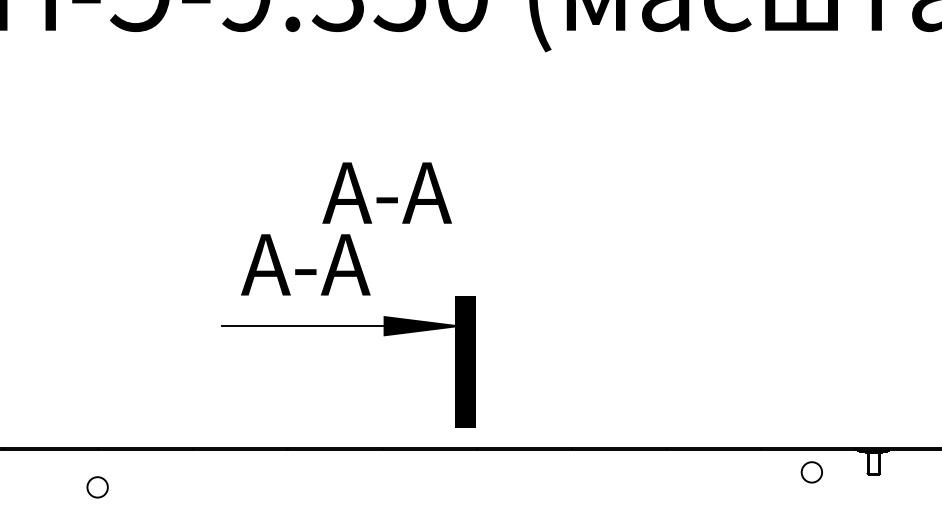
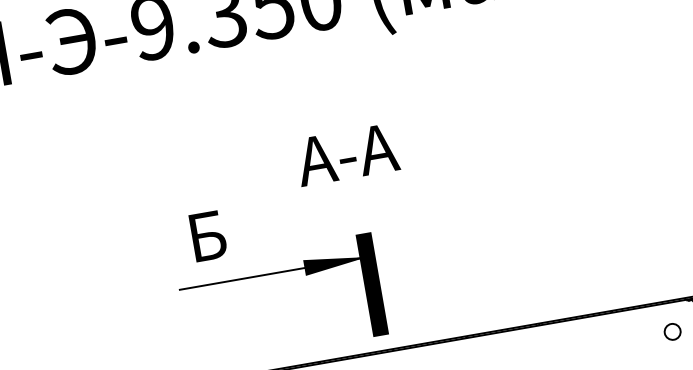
text: (386, 192) -> (346, 154), moved
text: (305, 264) -> (236, 231), А-А -> Б
circle: (811, 472) -> (672, 332), moved

